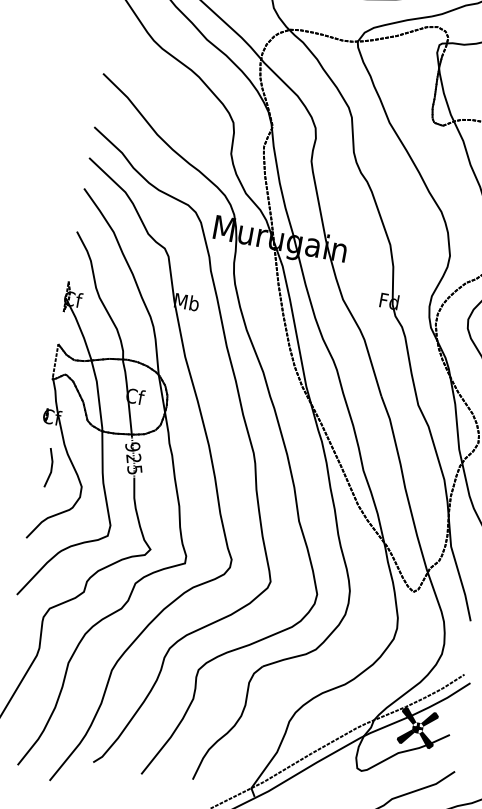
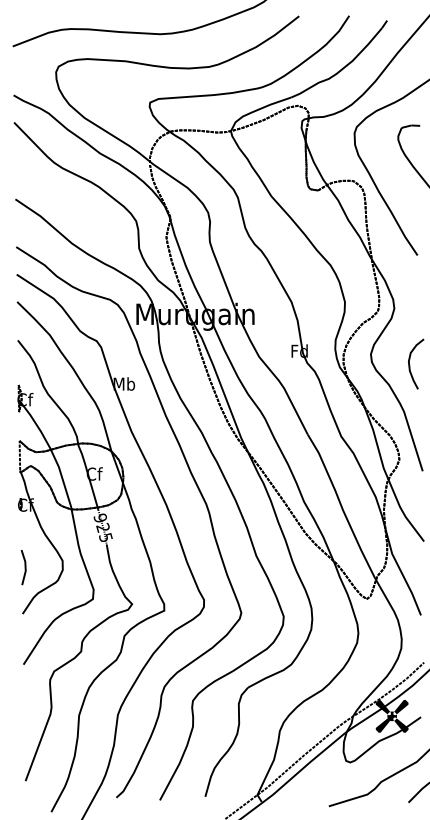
line: (50, 468) -> (24, 567), moved

